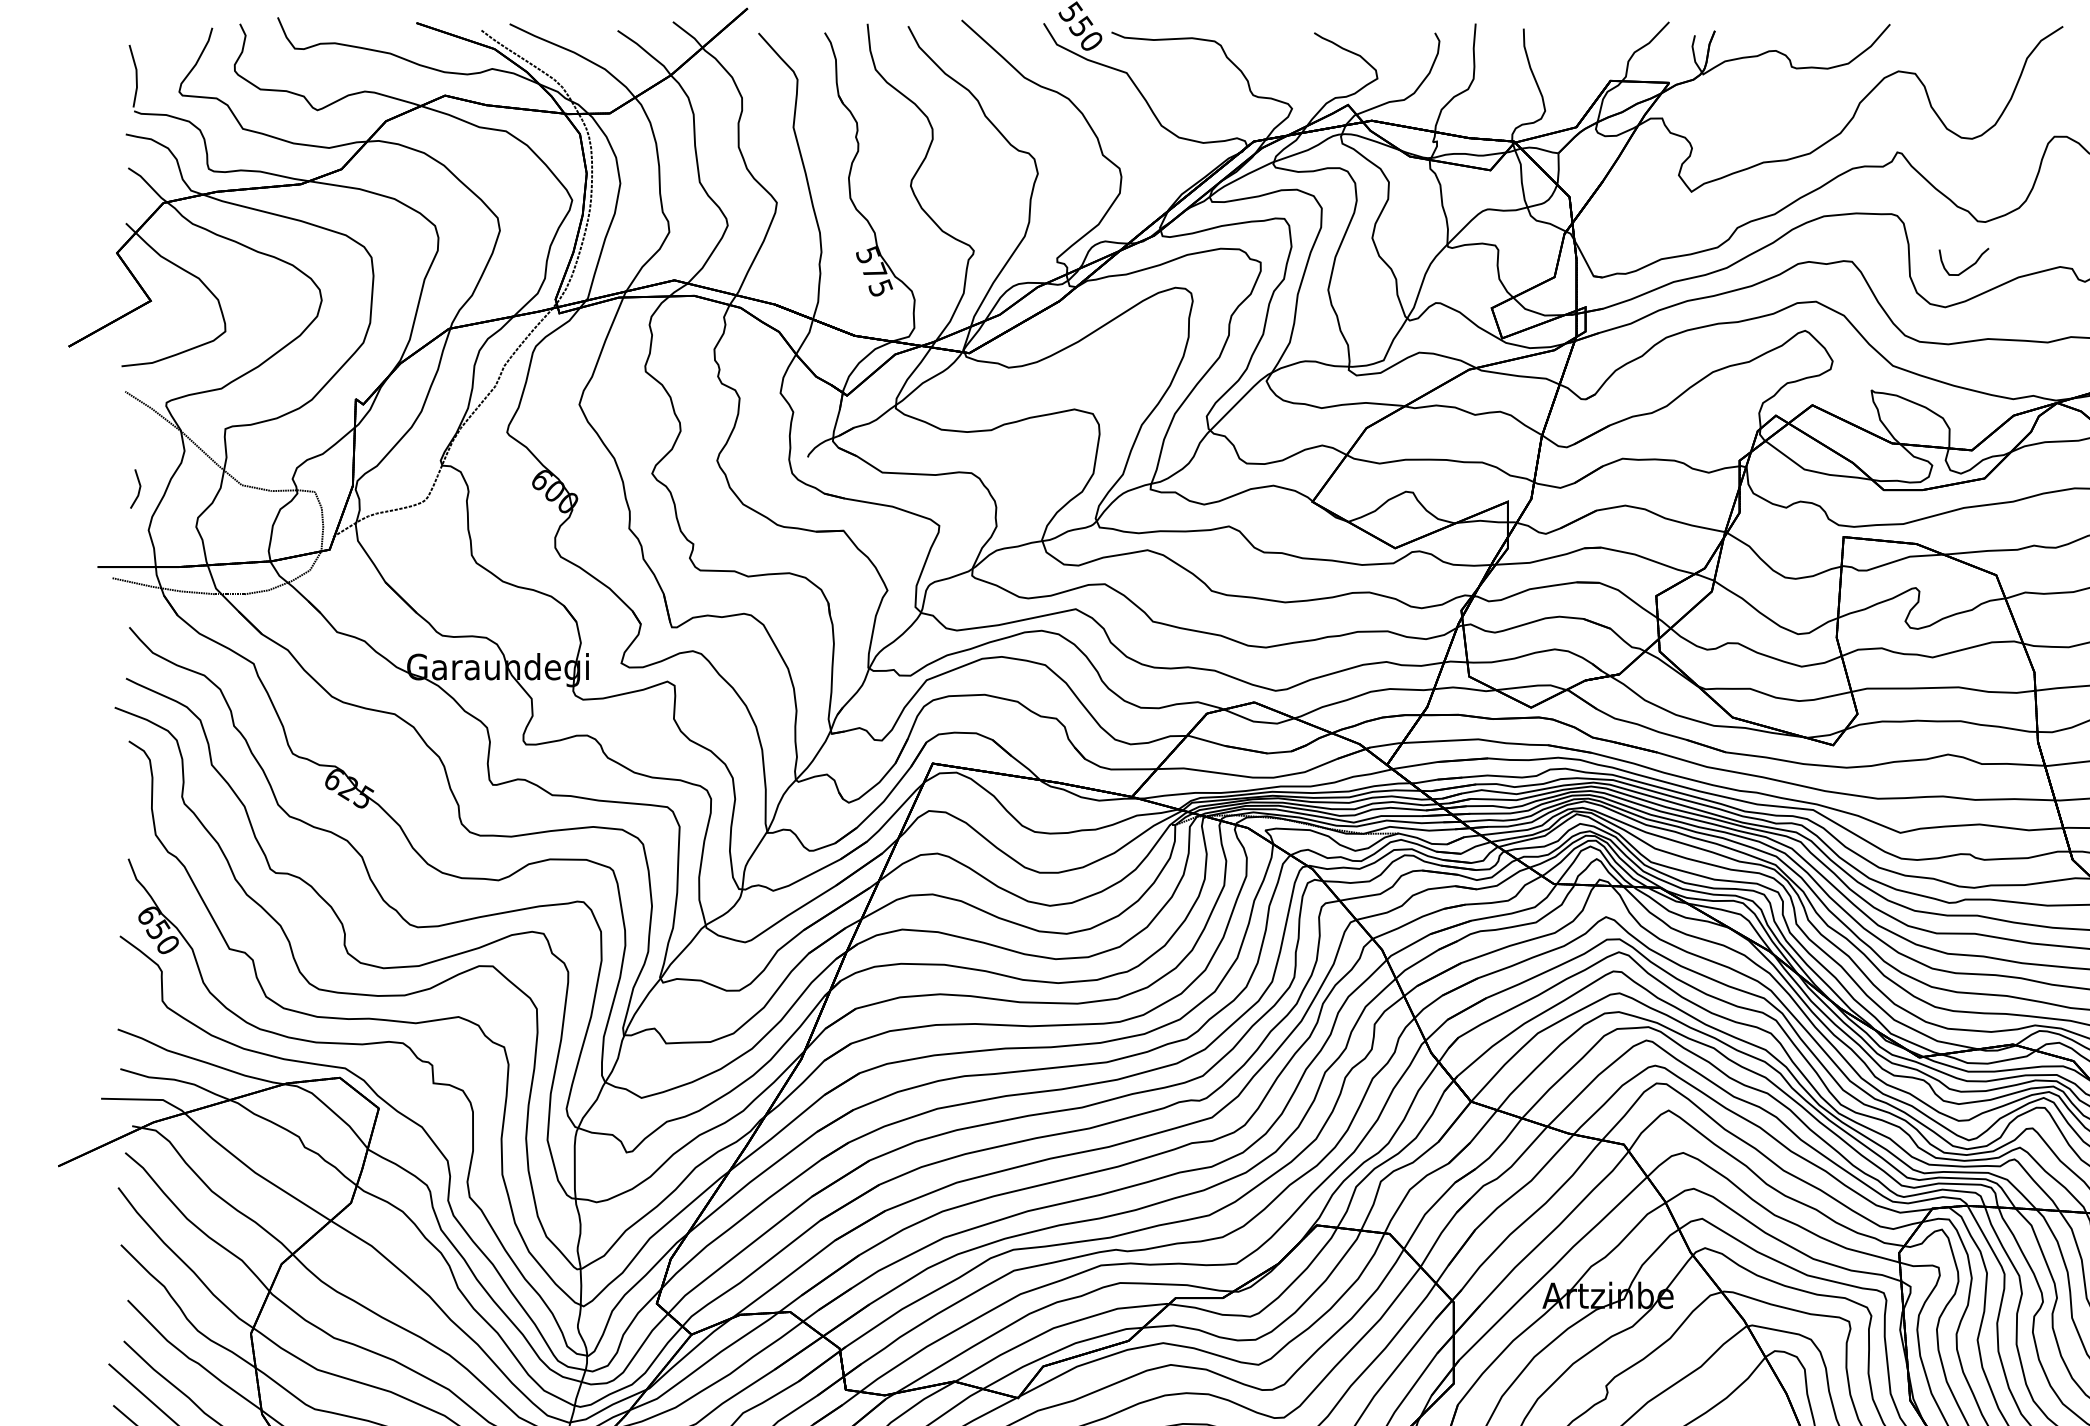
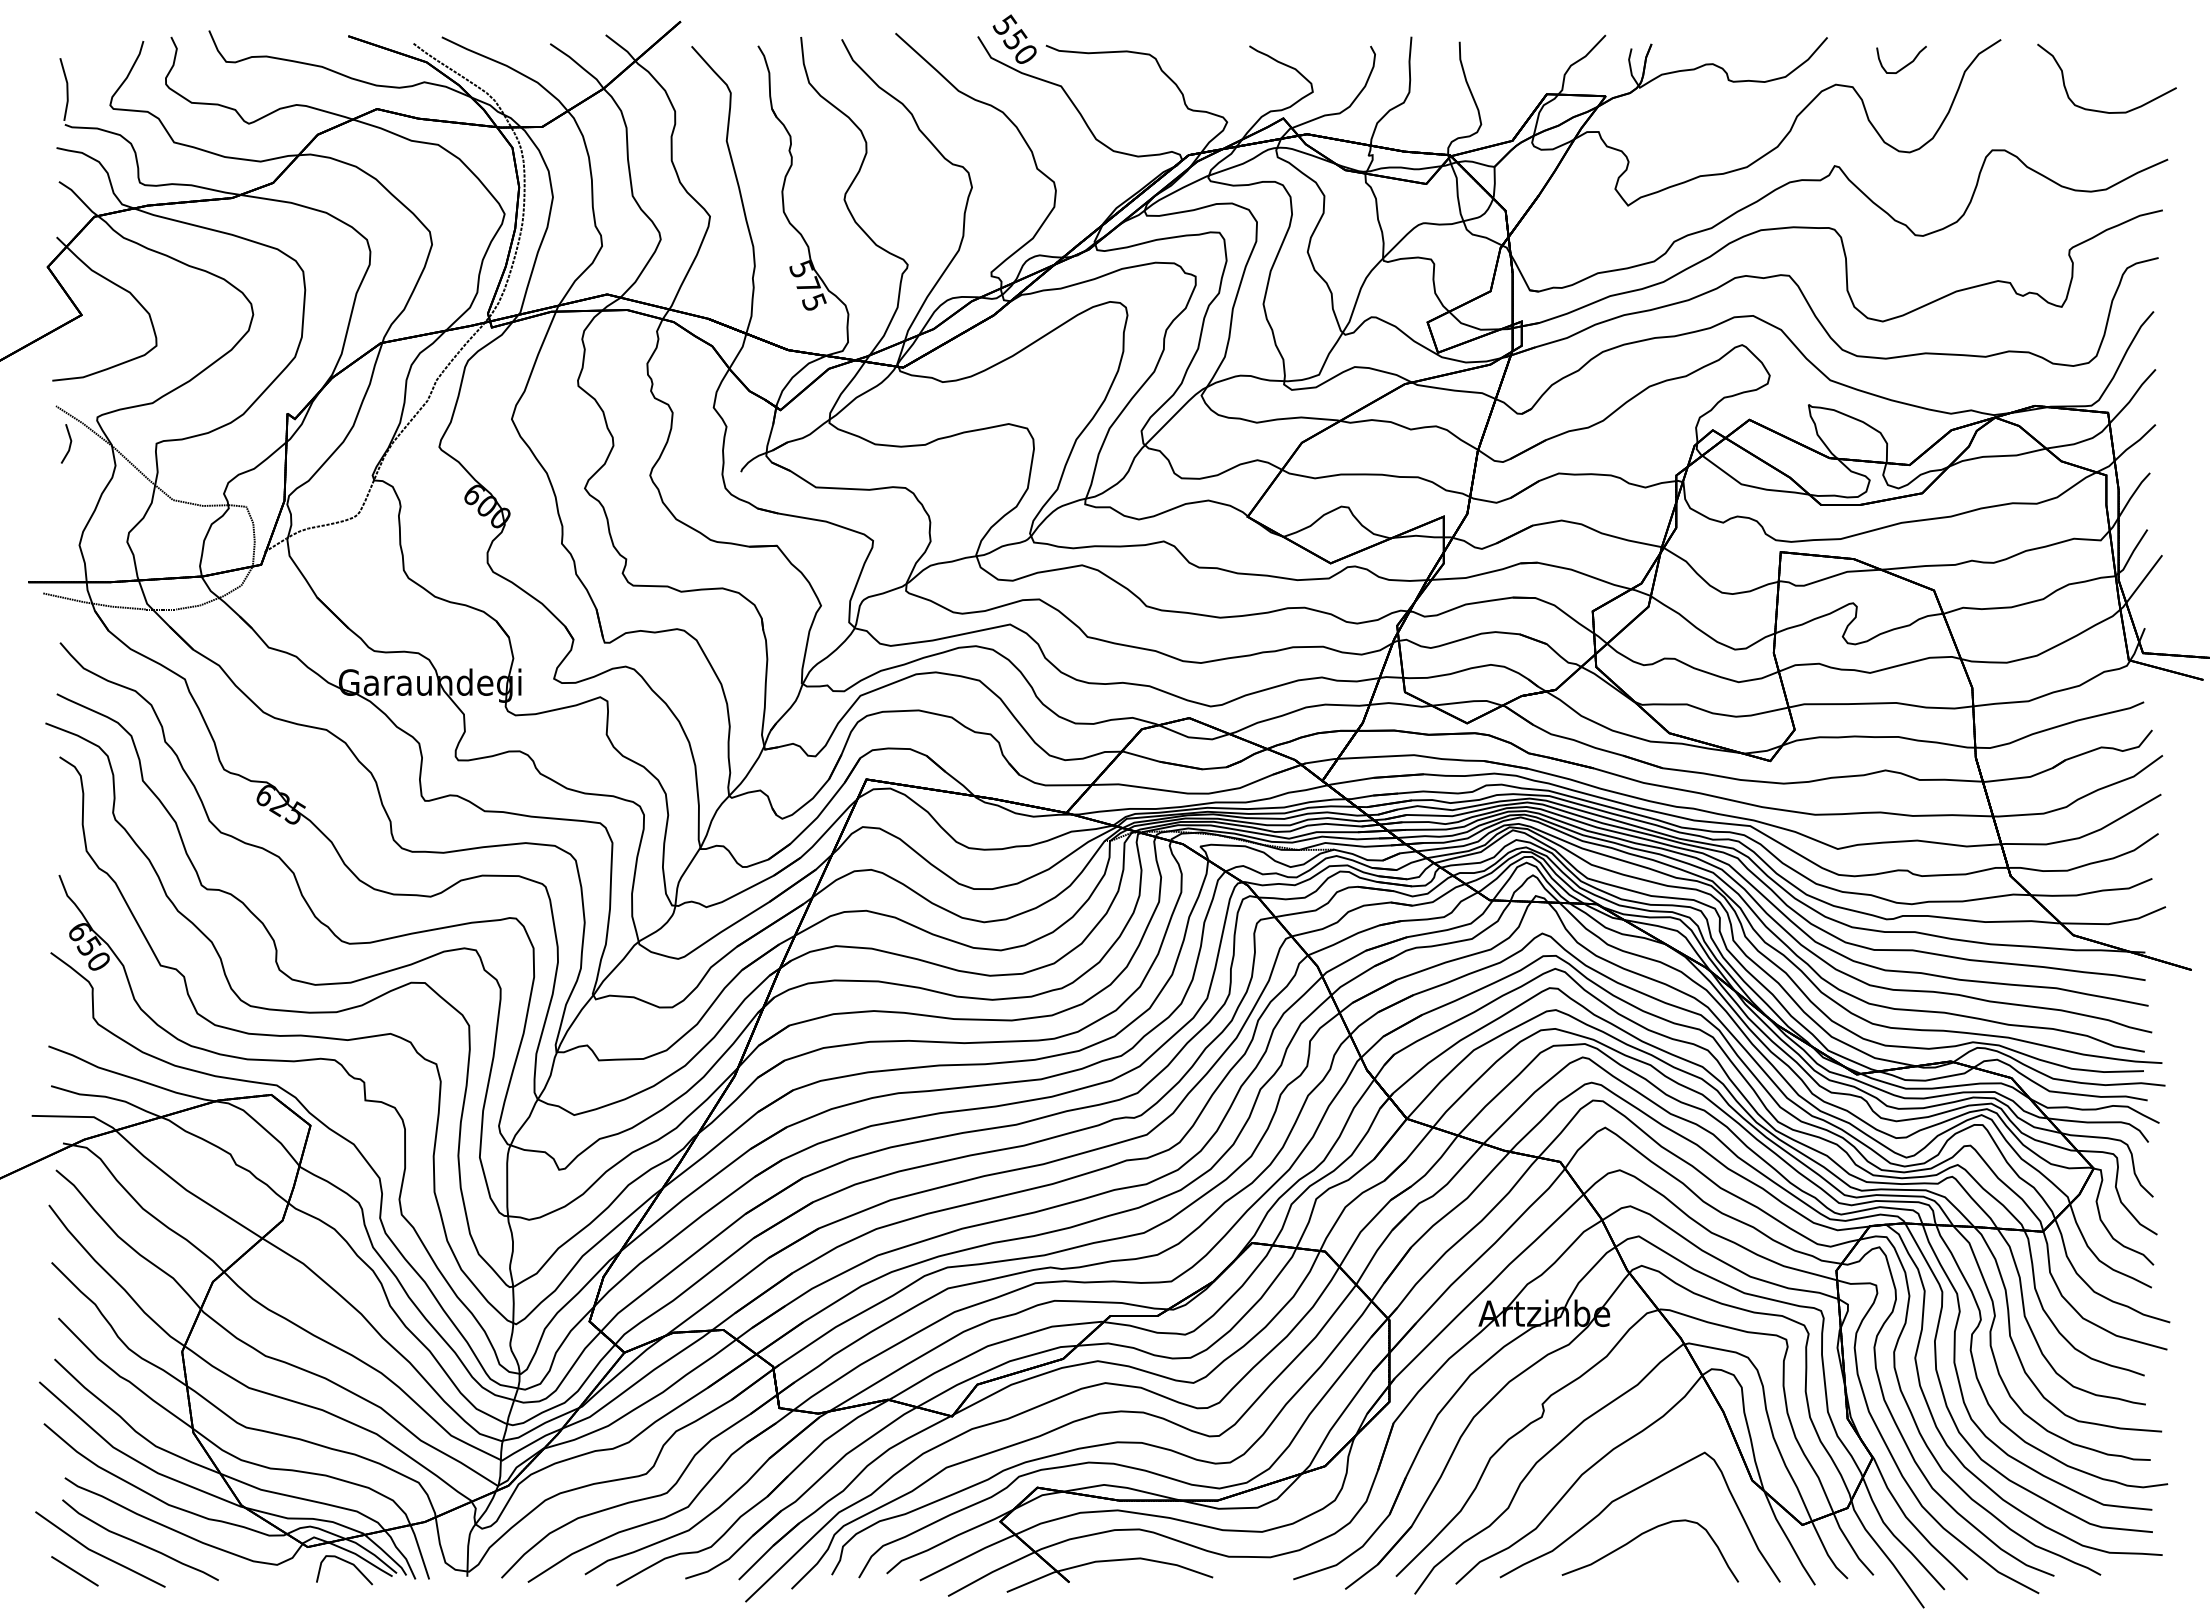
curve: (1968, 266) -> (1906, 64), moved
line: (138, 488) -> (69, 443), moved

